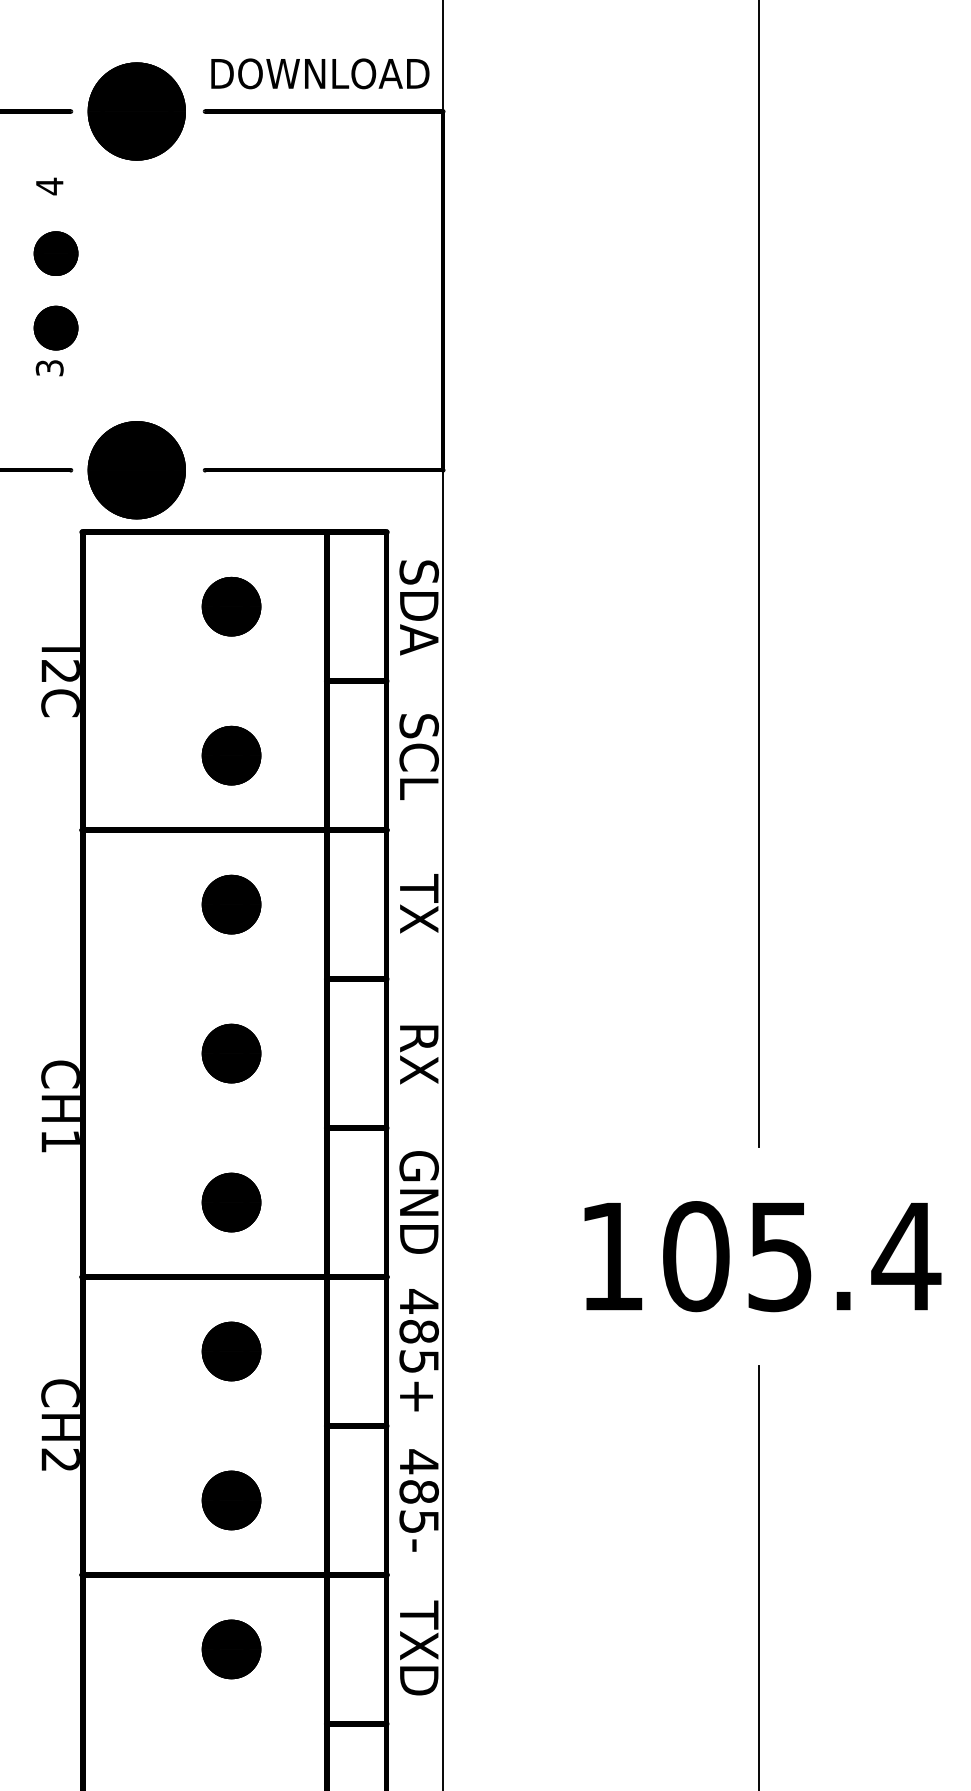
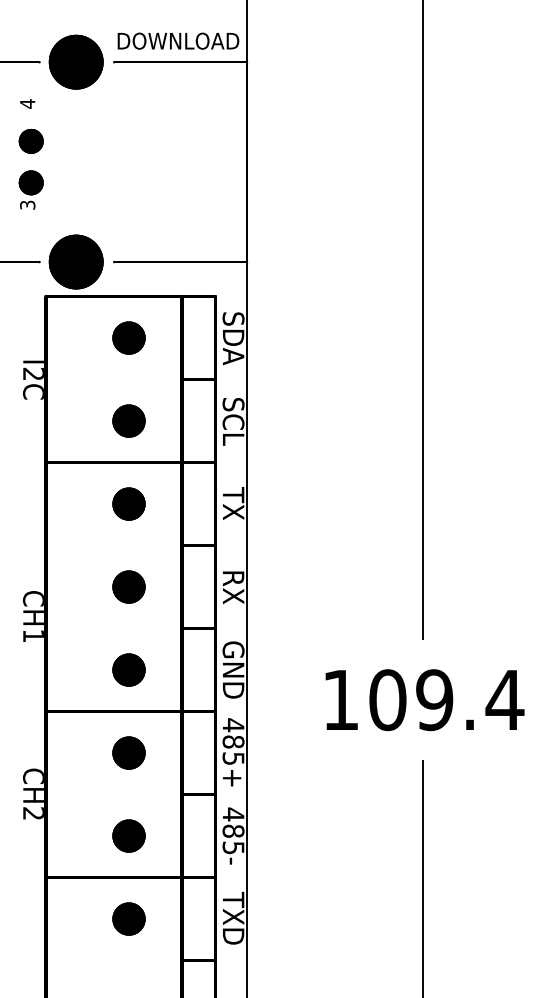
text: (779, 1255) -> (434, 699), 105.4 -> 109.4

